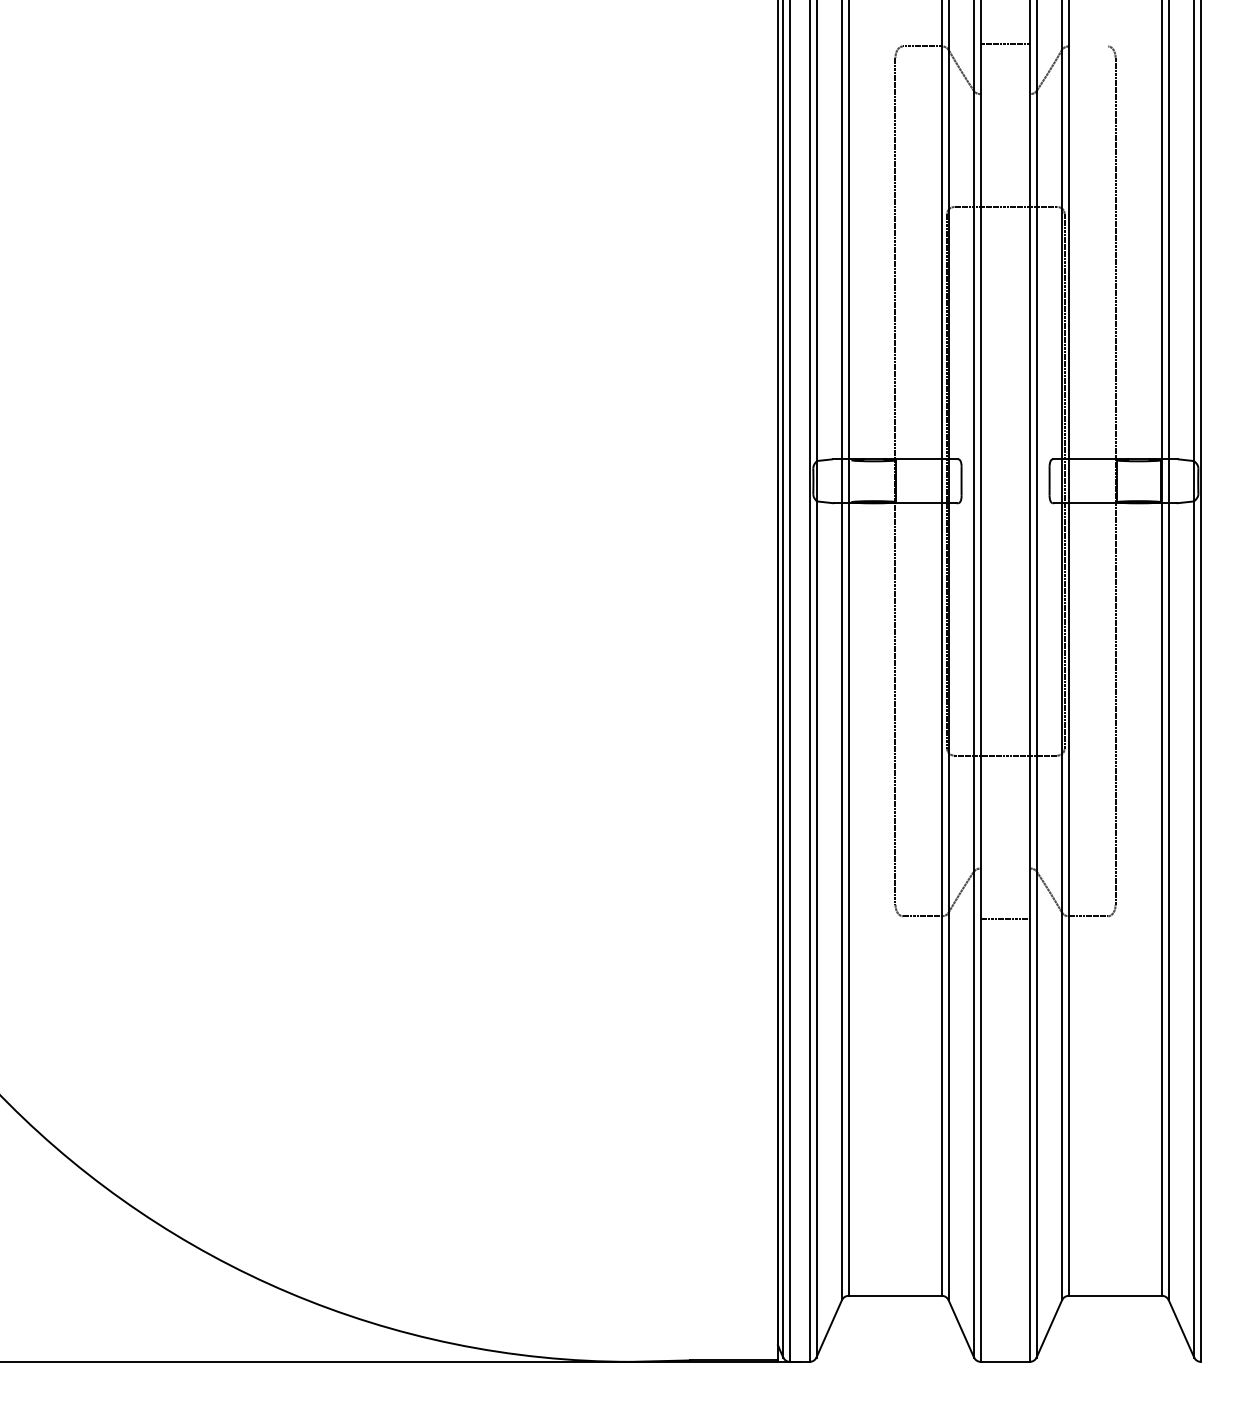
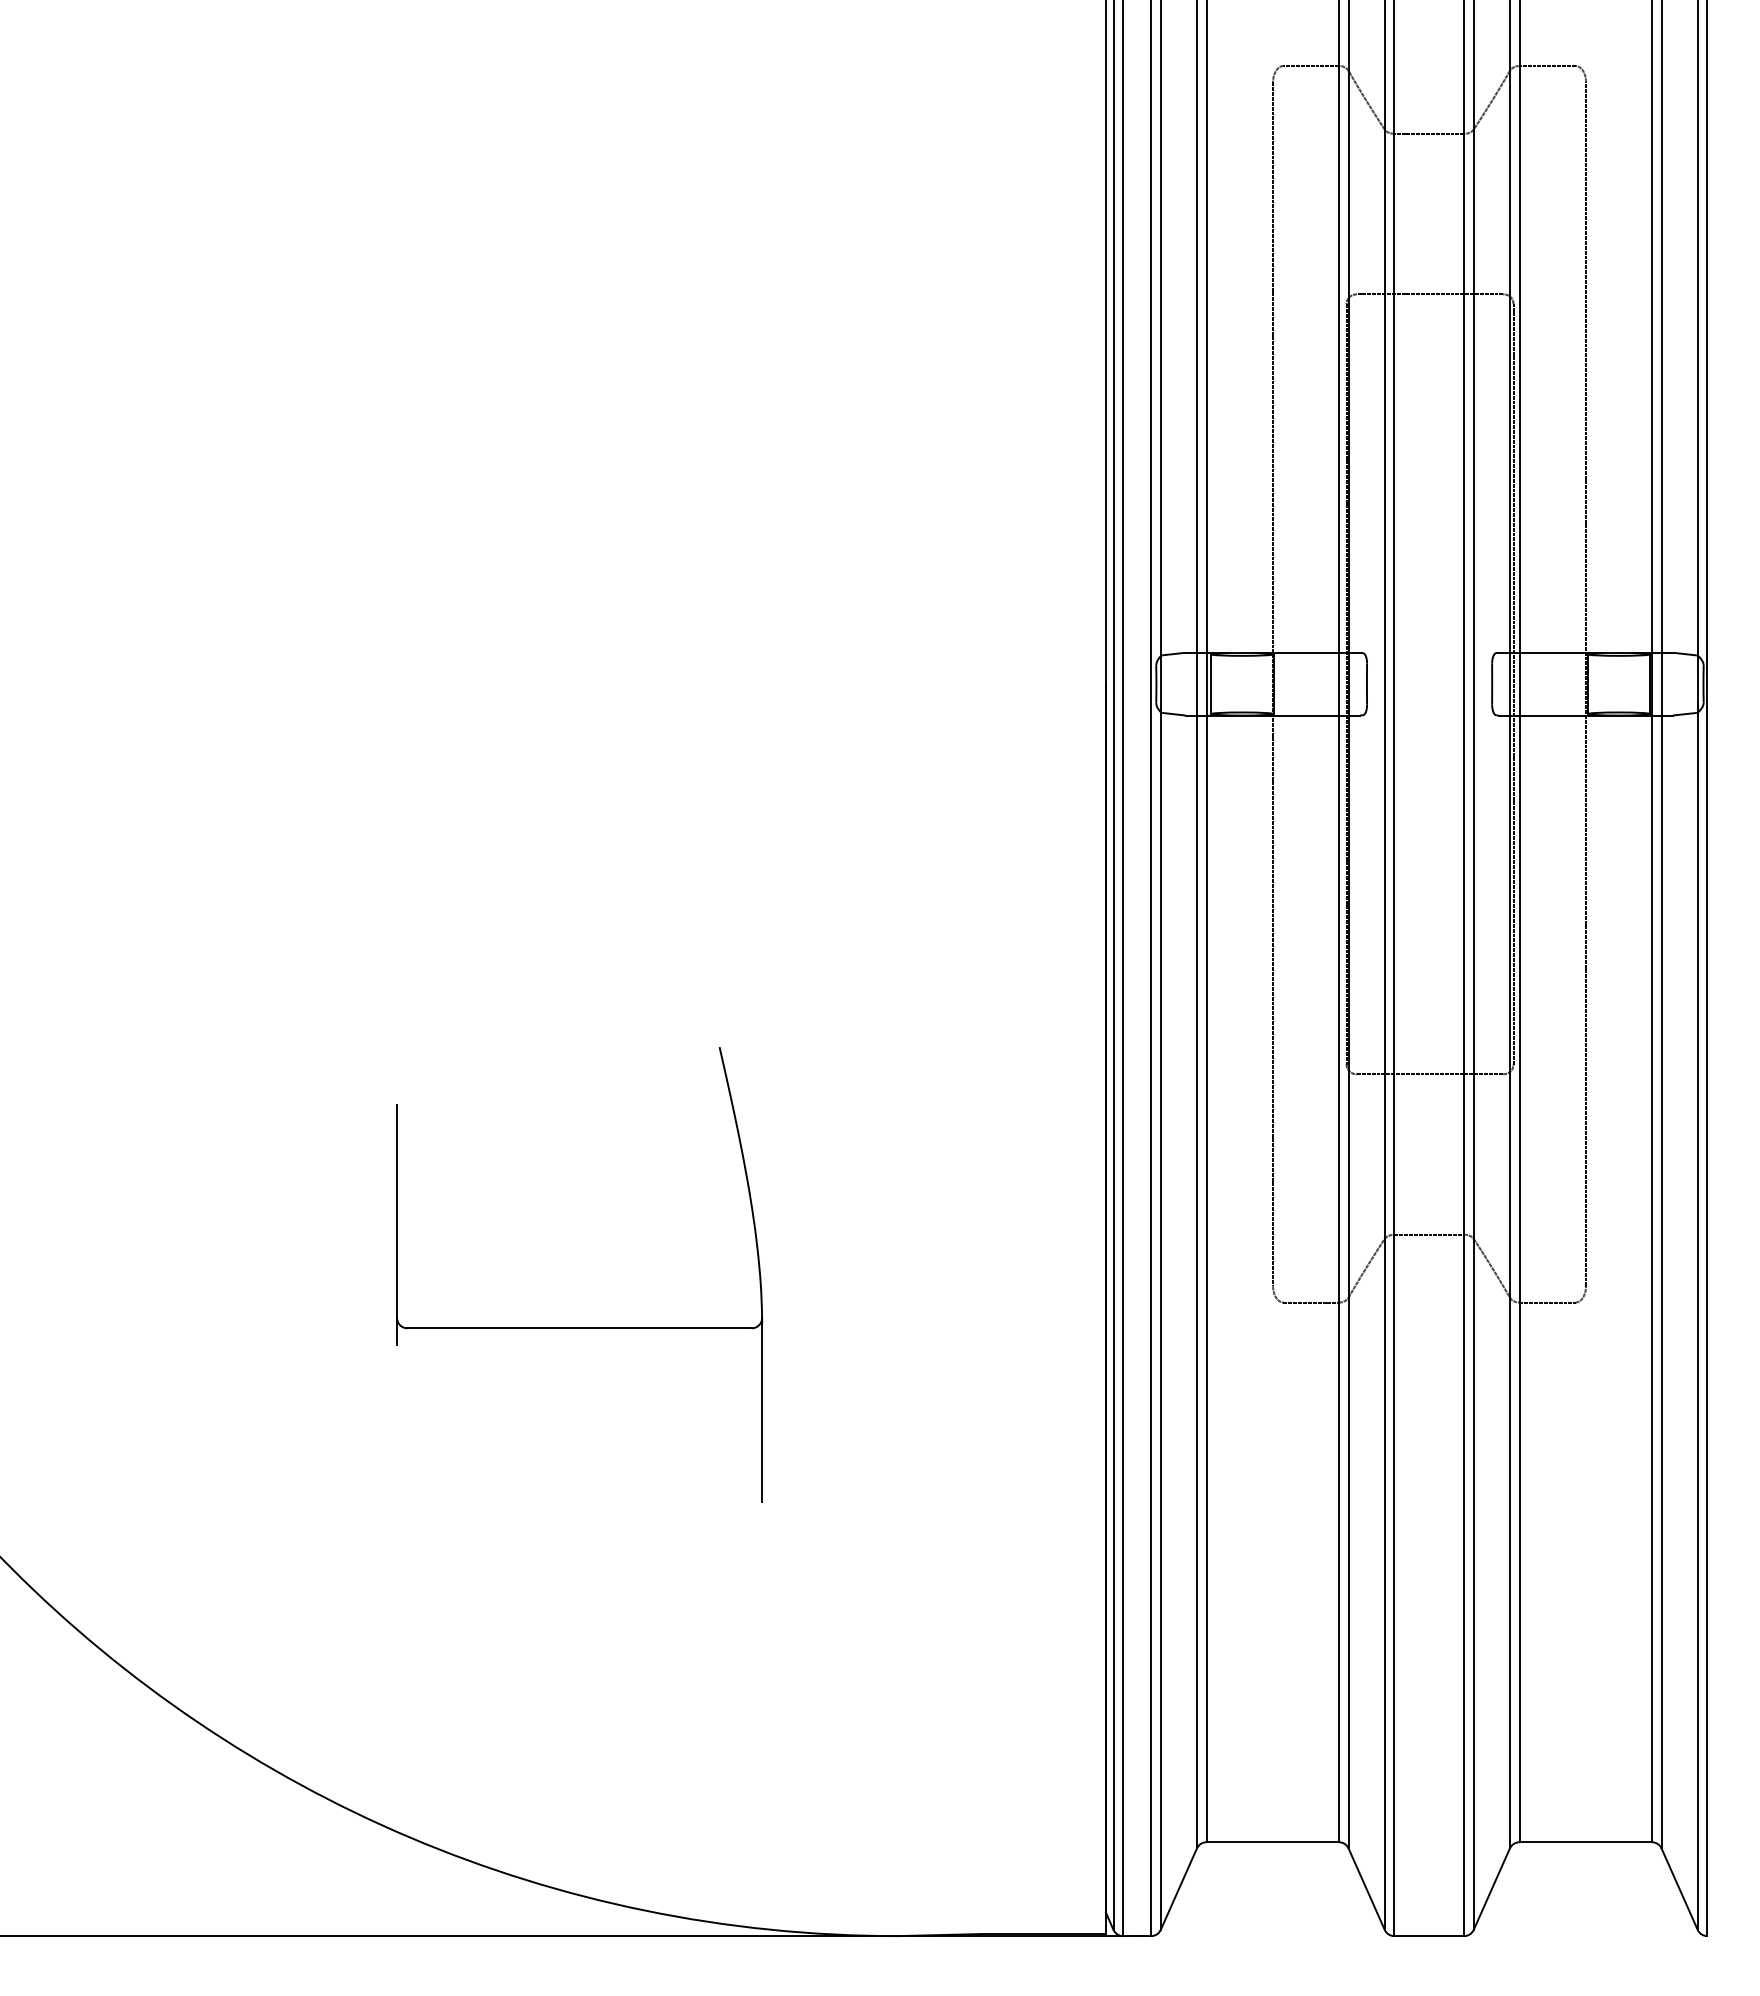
line: (1005, 43) -> (1429, 133), moved
line: (1088, 46) -> (1547, 66), added
line: (852, 481) -> (1211, 684), added
line: (1005, 918) -> (1429, 1234), moved
part: (407, 933) -> (579, 1327), added

